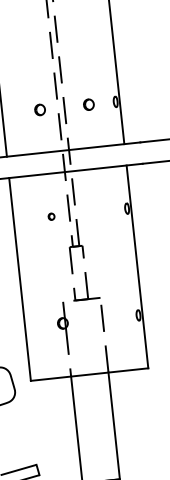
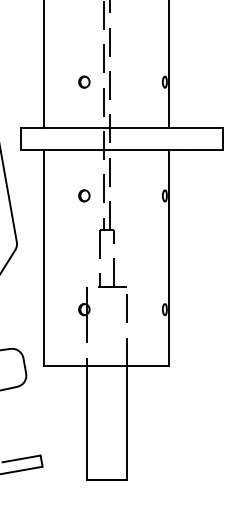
part: (88, 104) -> (136, 81), removed
part: (51, 216) -> (84, 195), size x1.67

